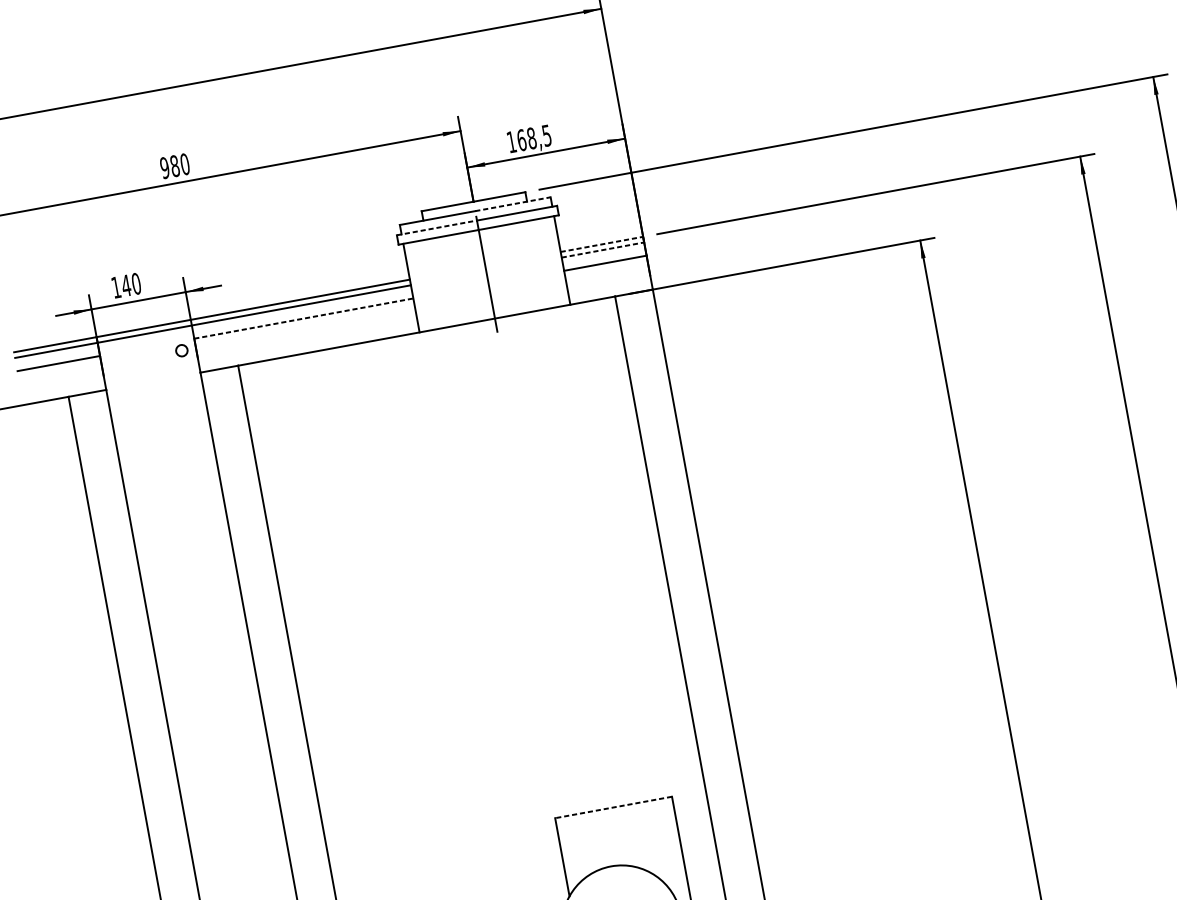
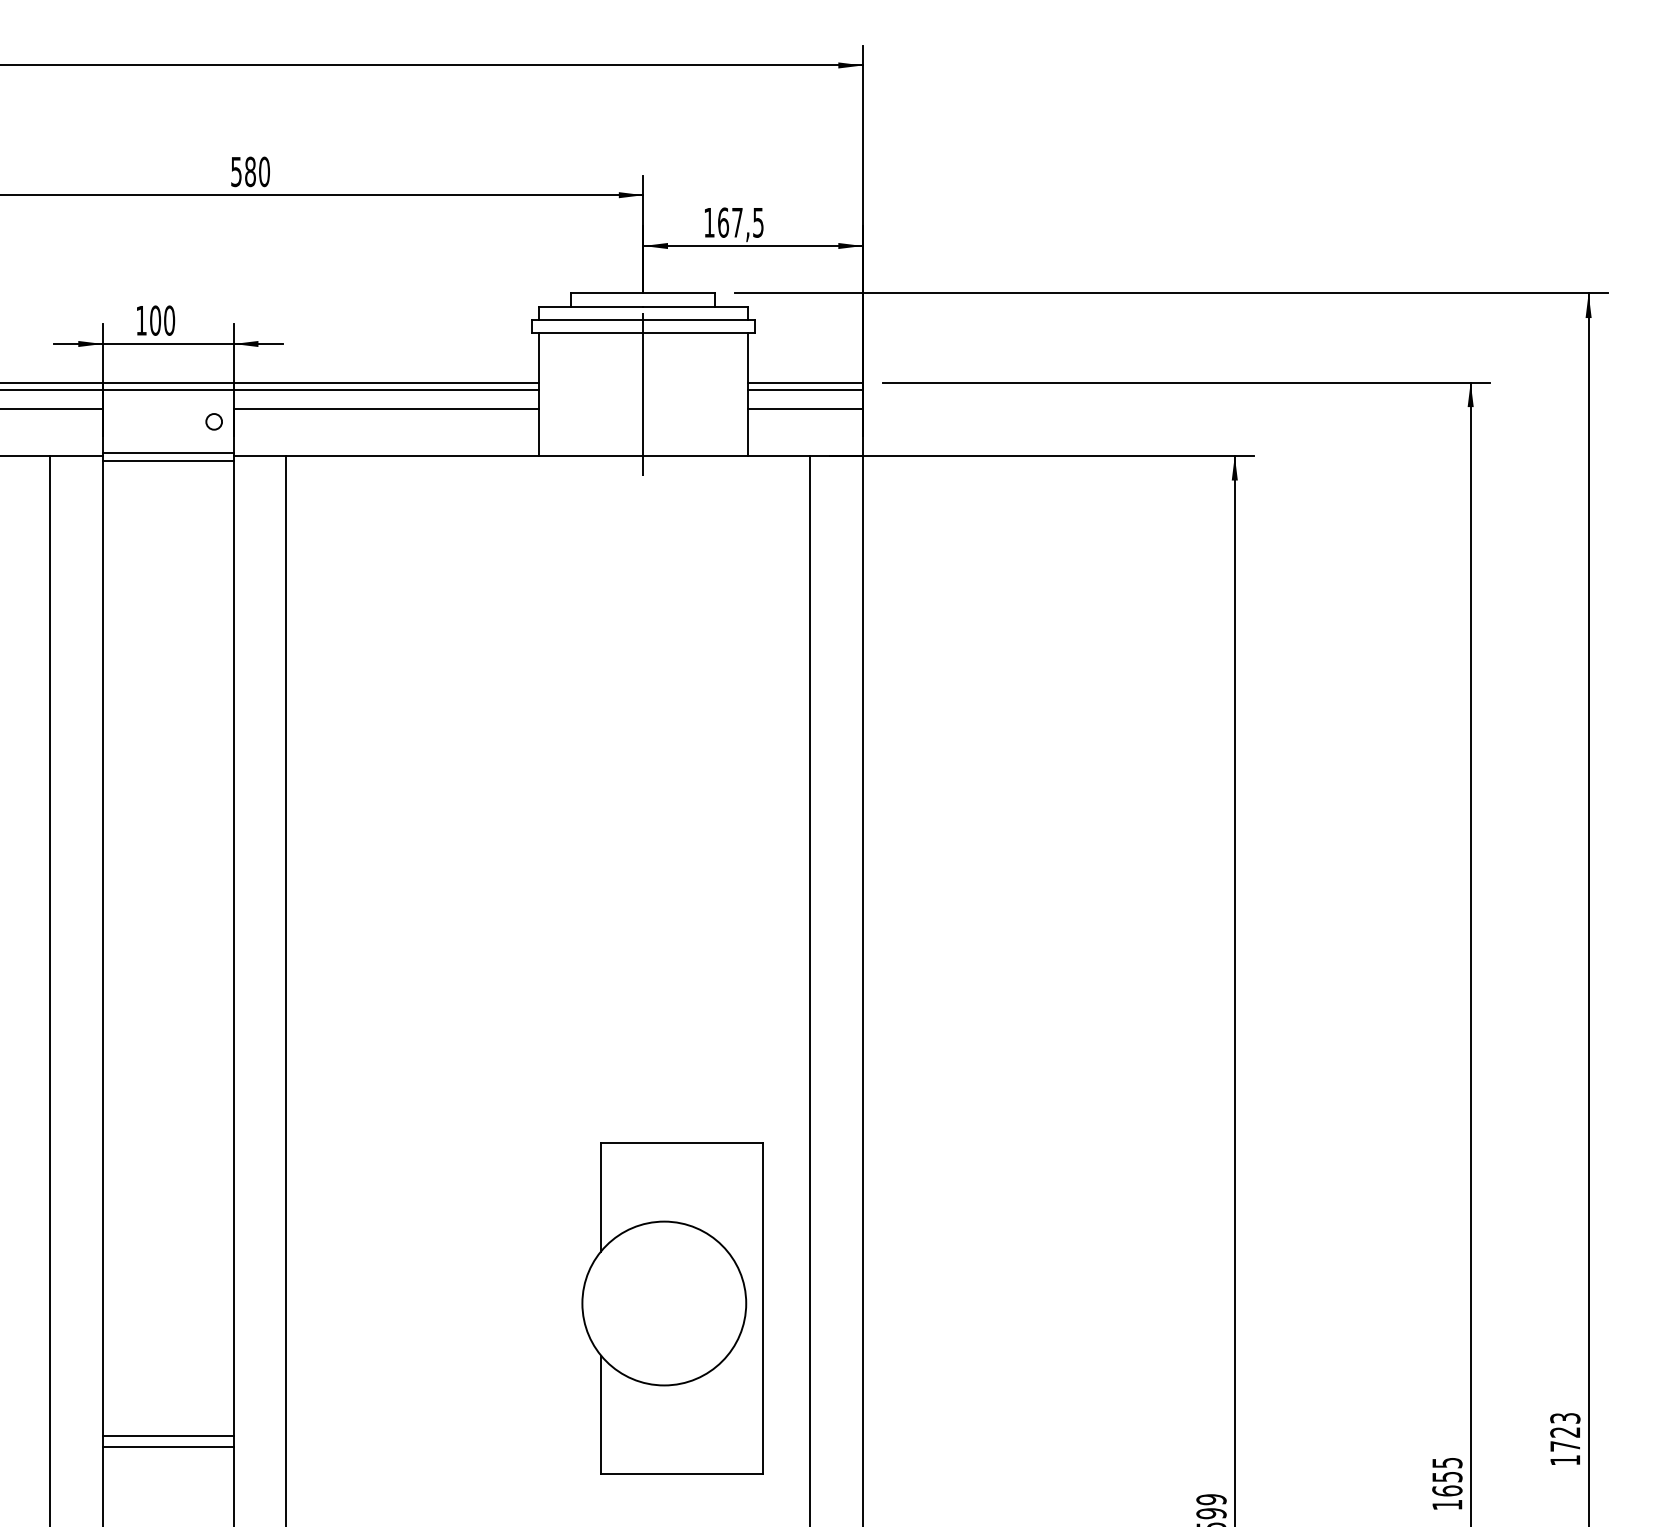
text: (531, 138) -> (737, 222), 168,5 -> 167,5
text: (164, 167) -> (236, 171), 980 -> 580
line: (513, 204) -> (696, 306), dashed -> solid
line: (436, 227) -> (587, 319), dashed -> solid
line: (602, 244) -> (806, 382), dashed -> solid
line: (603, 250) -> (806, 390), dashed -> solid
text: (126, 285) -> (155, 320), 140 -> 100
line: (304, 318) -> (386, 408), dashed -> solid
line: (152, 379) -> (167, 453), added
line: (153, 385) -> (167, 461), added
line: (613, 807) -> (681, 1142), dashed -> solid

